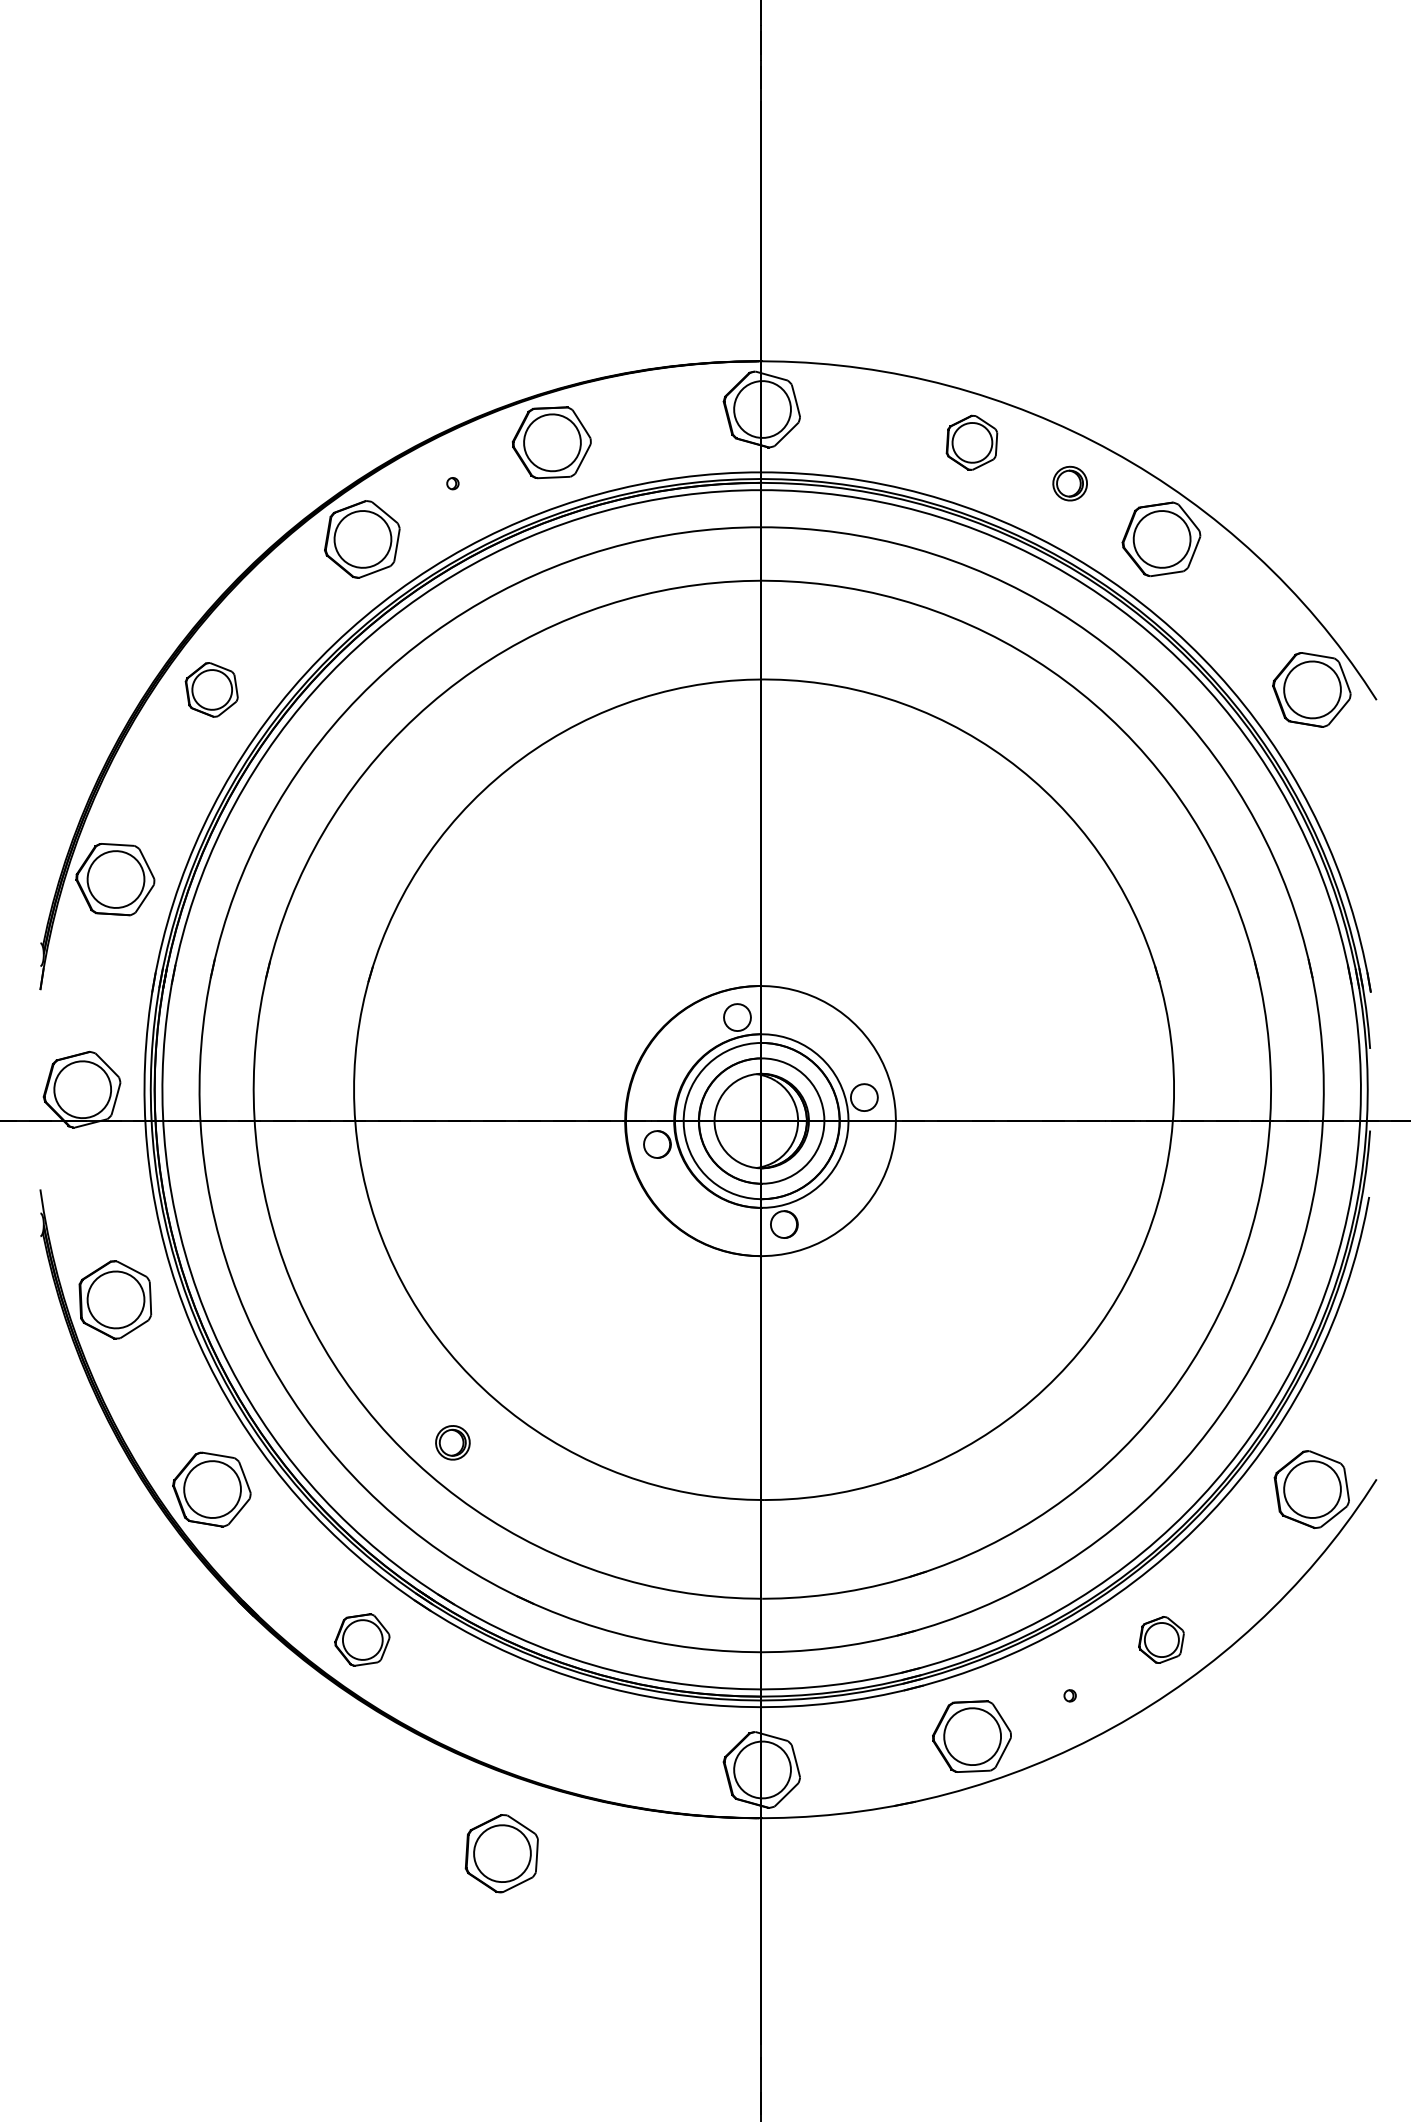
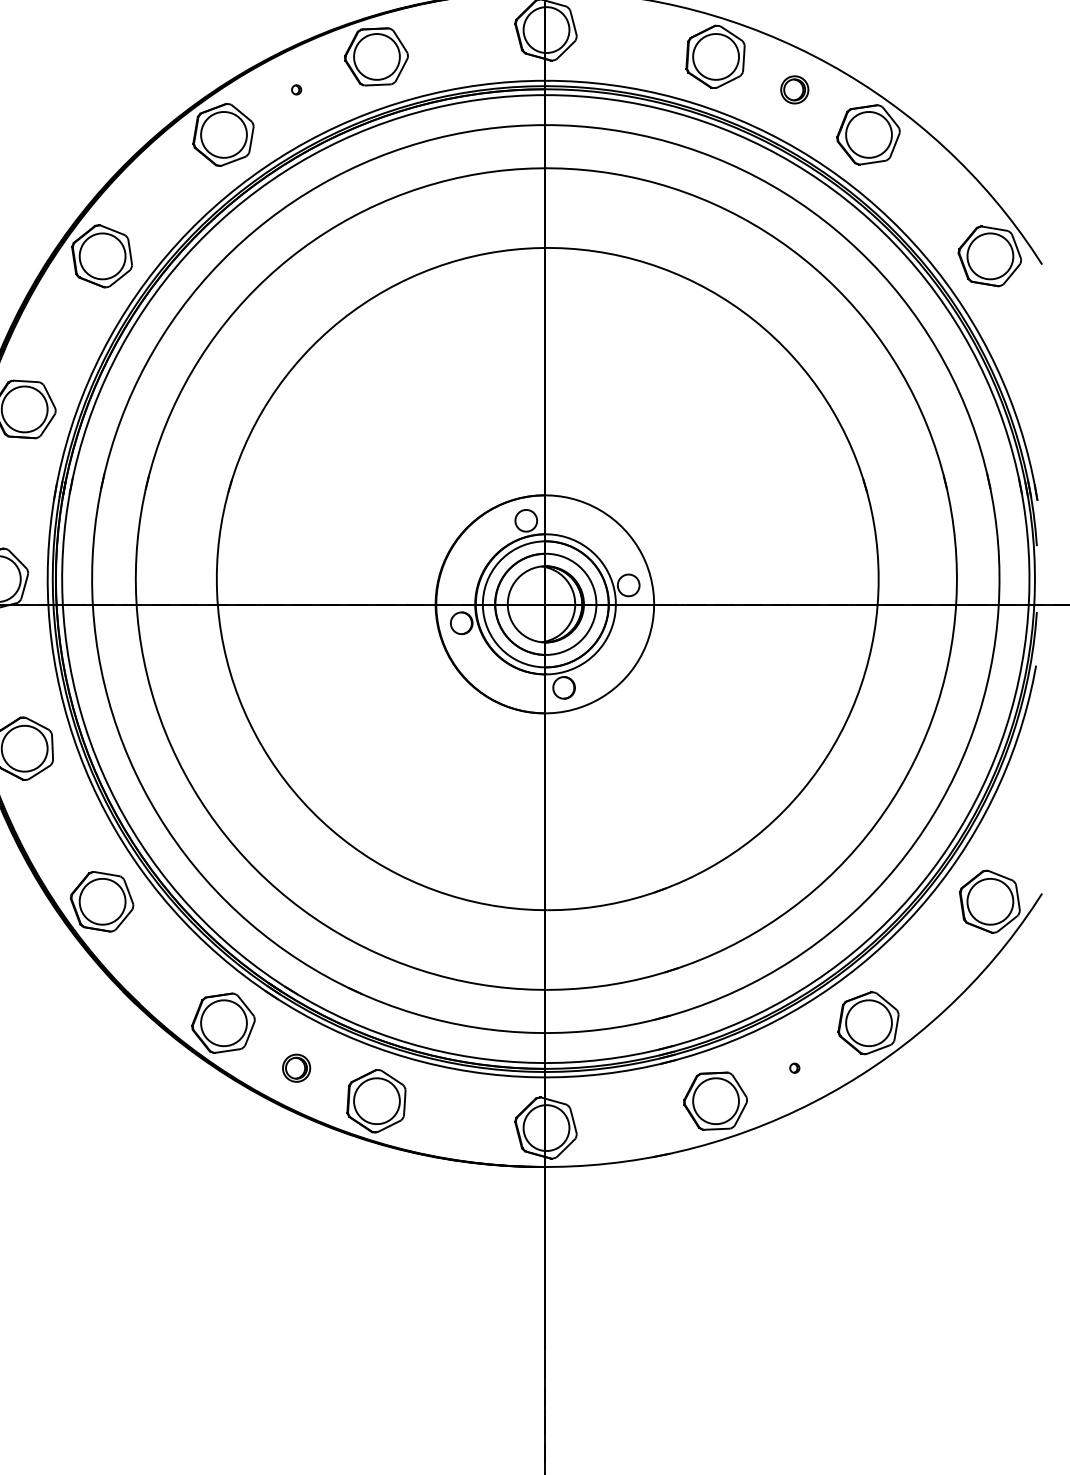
part: (971, 442) -> (715, 56), size x1.43
part: (211, 689) -> (101, 256), size x1.43
part: (452, 1442) -> (296, 1067), moved
part: (362, 1639) -> (223, 1022), size x1.43
part: (1161, 1639) -> (868, 1022), size x1.67
part: (501, 1853) -> (376, 1101), moved

